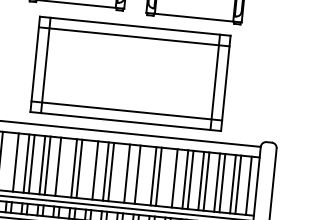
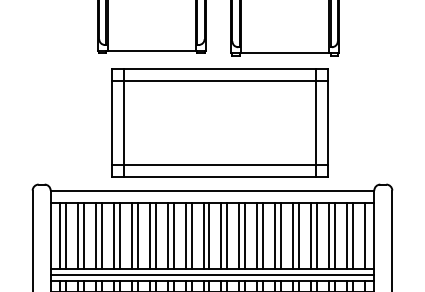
line: (10, 161) -> (95, 235), added
line: (63, 167) -> (155, 235), added
line: (90, 169) -> (185, 235), added
line: (121, 173) -> (221, 235), added
line: (143, 175) -> (245, 235), added
line: (169, 177) -> (275, 235), added

